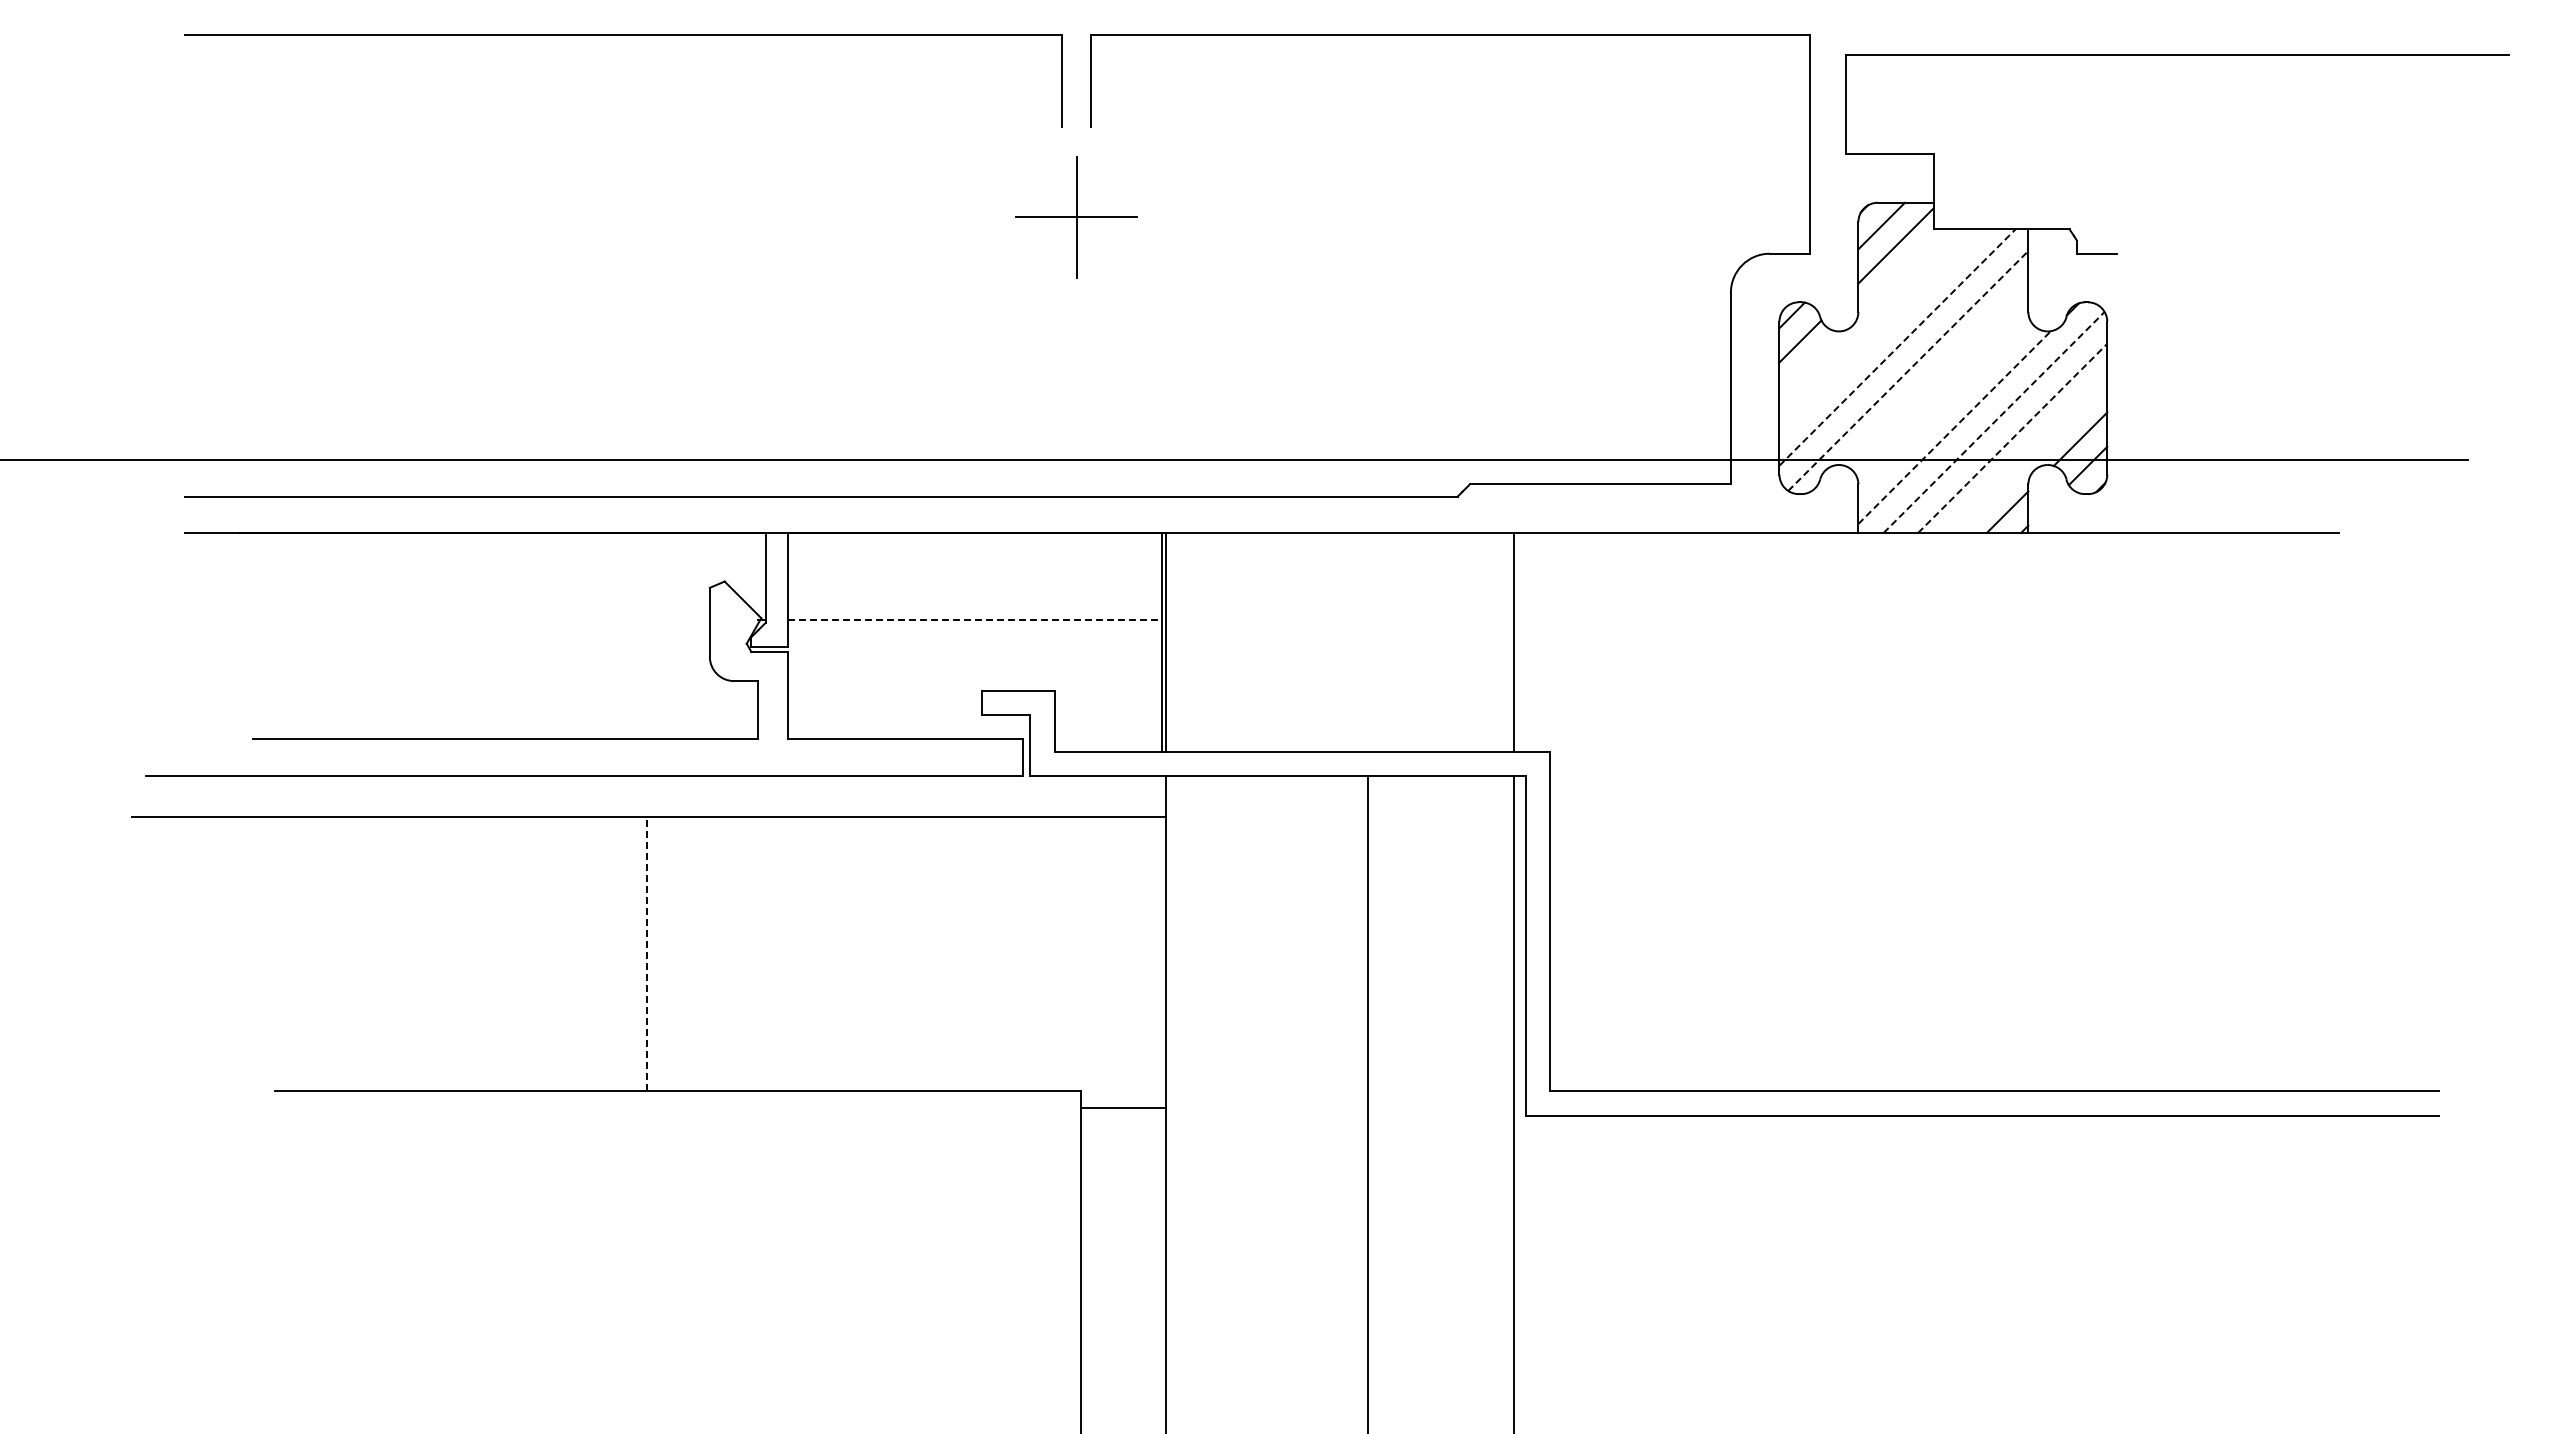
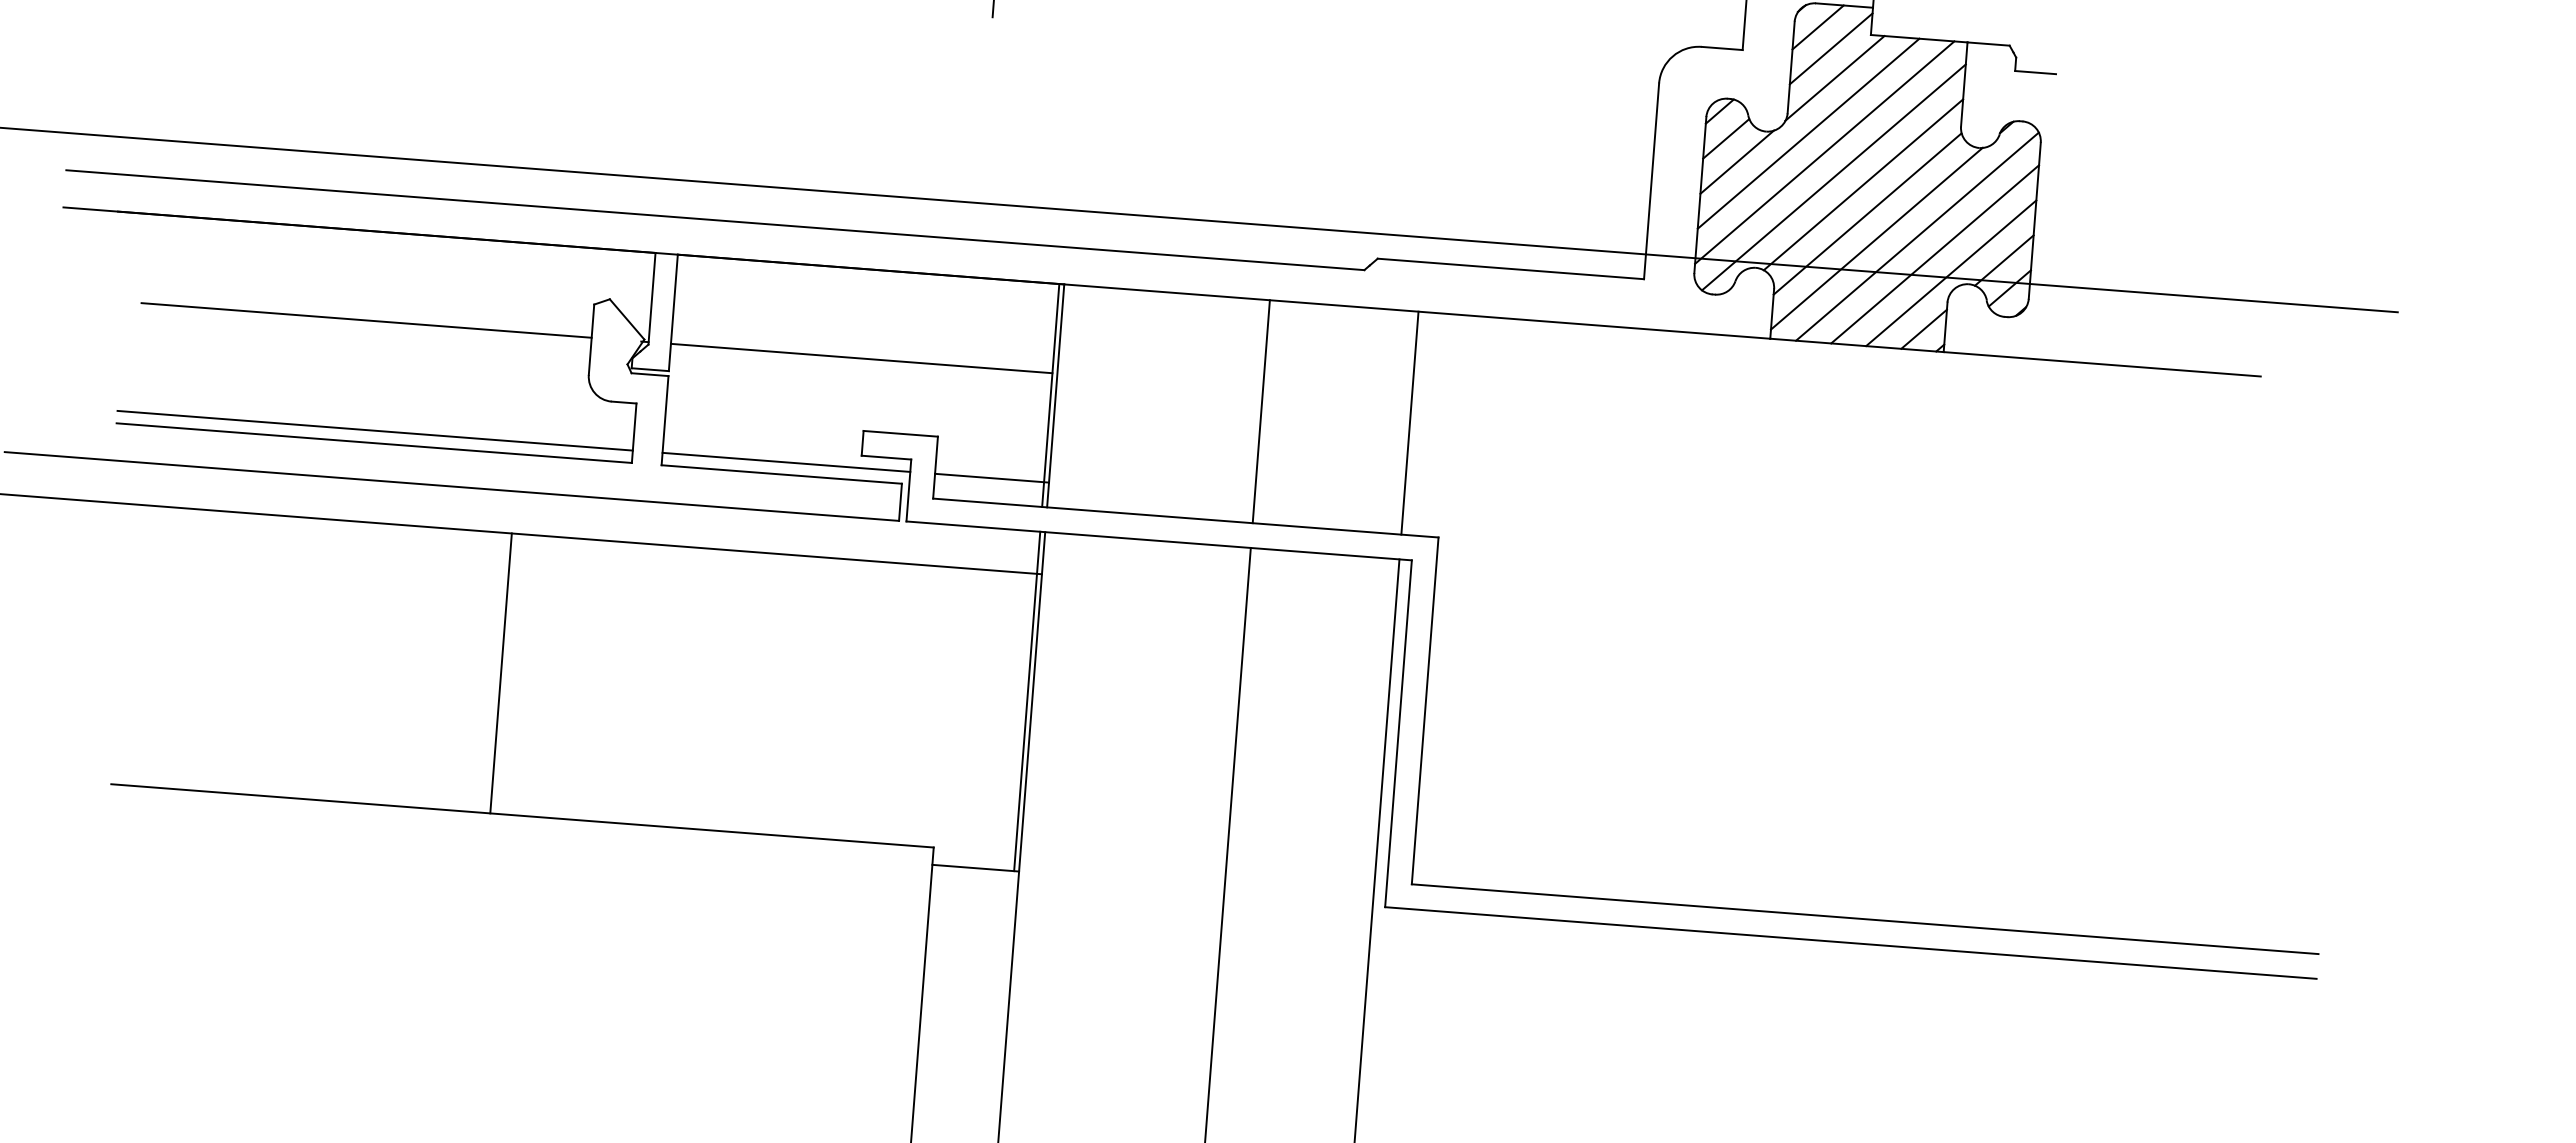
line: (1901, 274) -> (1834, 78), added
line: (1880, 330) -> (1808, 133), added
line: (1897, 347) -> (1824, 152), dashed -> solid
line: (1812, 363) -> (1736, 162), added
line: (1908, 371) -> (1834, 177), dashed -> solid
line: (1937, 375) -> (1863, 184), added
line: (1943, 403) -> (1867, 213), added
line: (1994, 422) -> (1917, 236), dashed -> solid
line: (1955, 427) -> (1877, 238), dashed -> solid
line: (2012, 438) -> (1934, 254), dashed -> solid
line: (2029, 455) -> (1950, 273), added
line: (488, 620) -> (365, 320), added
line: (974, 620) -> (861, 358), dashed -> solid
line: (1367, 641) -> (1260, 410), added
line: (505, 727) -> (374, 430), added
line: (908, 727) -> (785, 462), added
line: (1110, 727) -> (992, 478), added
line: (1161, 941) -> (1027, 700), added
line: (646, 953) -> (500, 672), dashed -> solid

